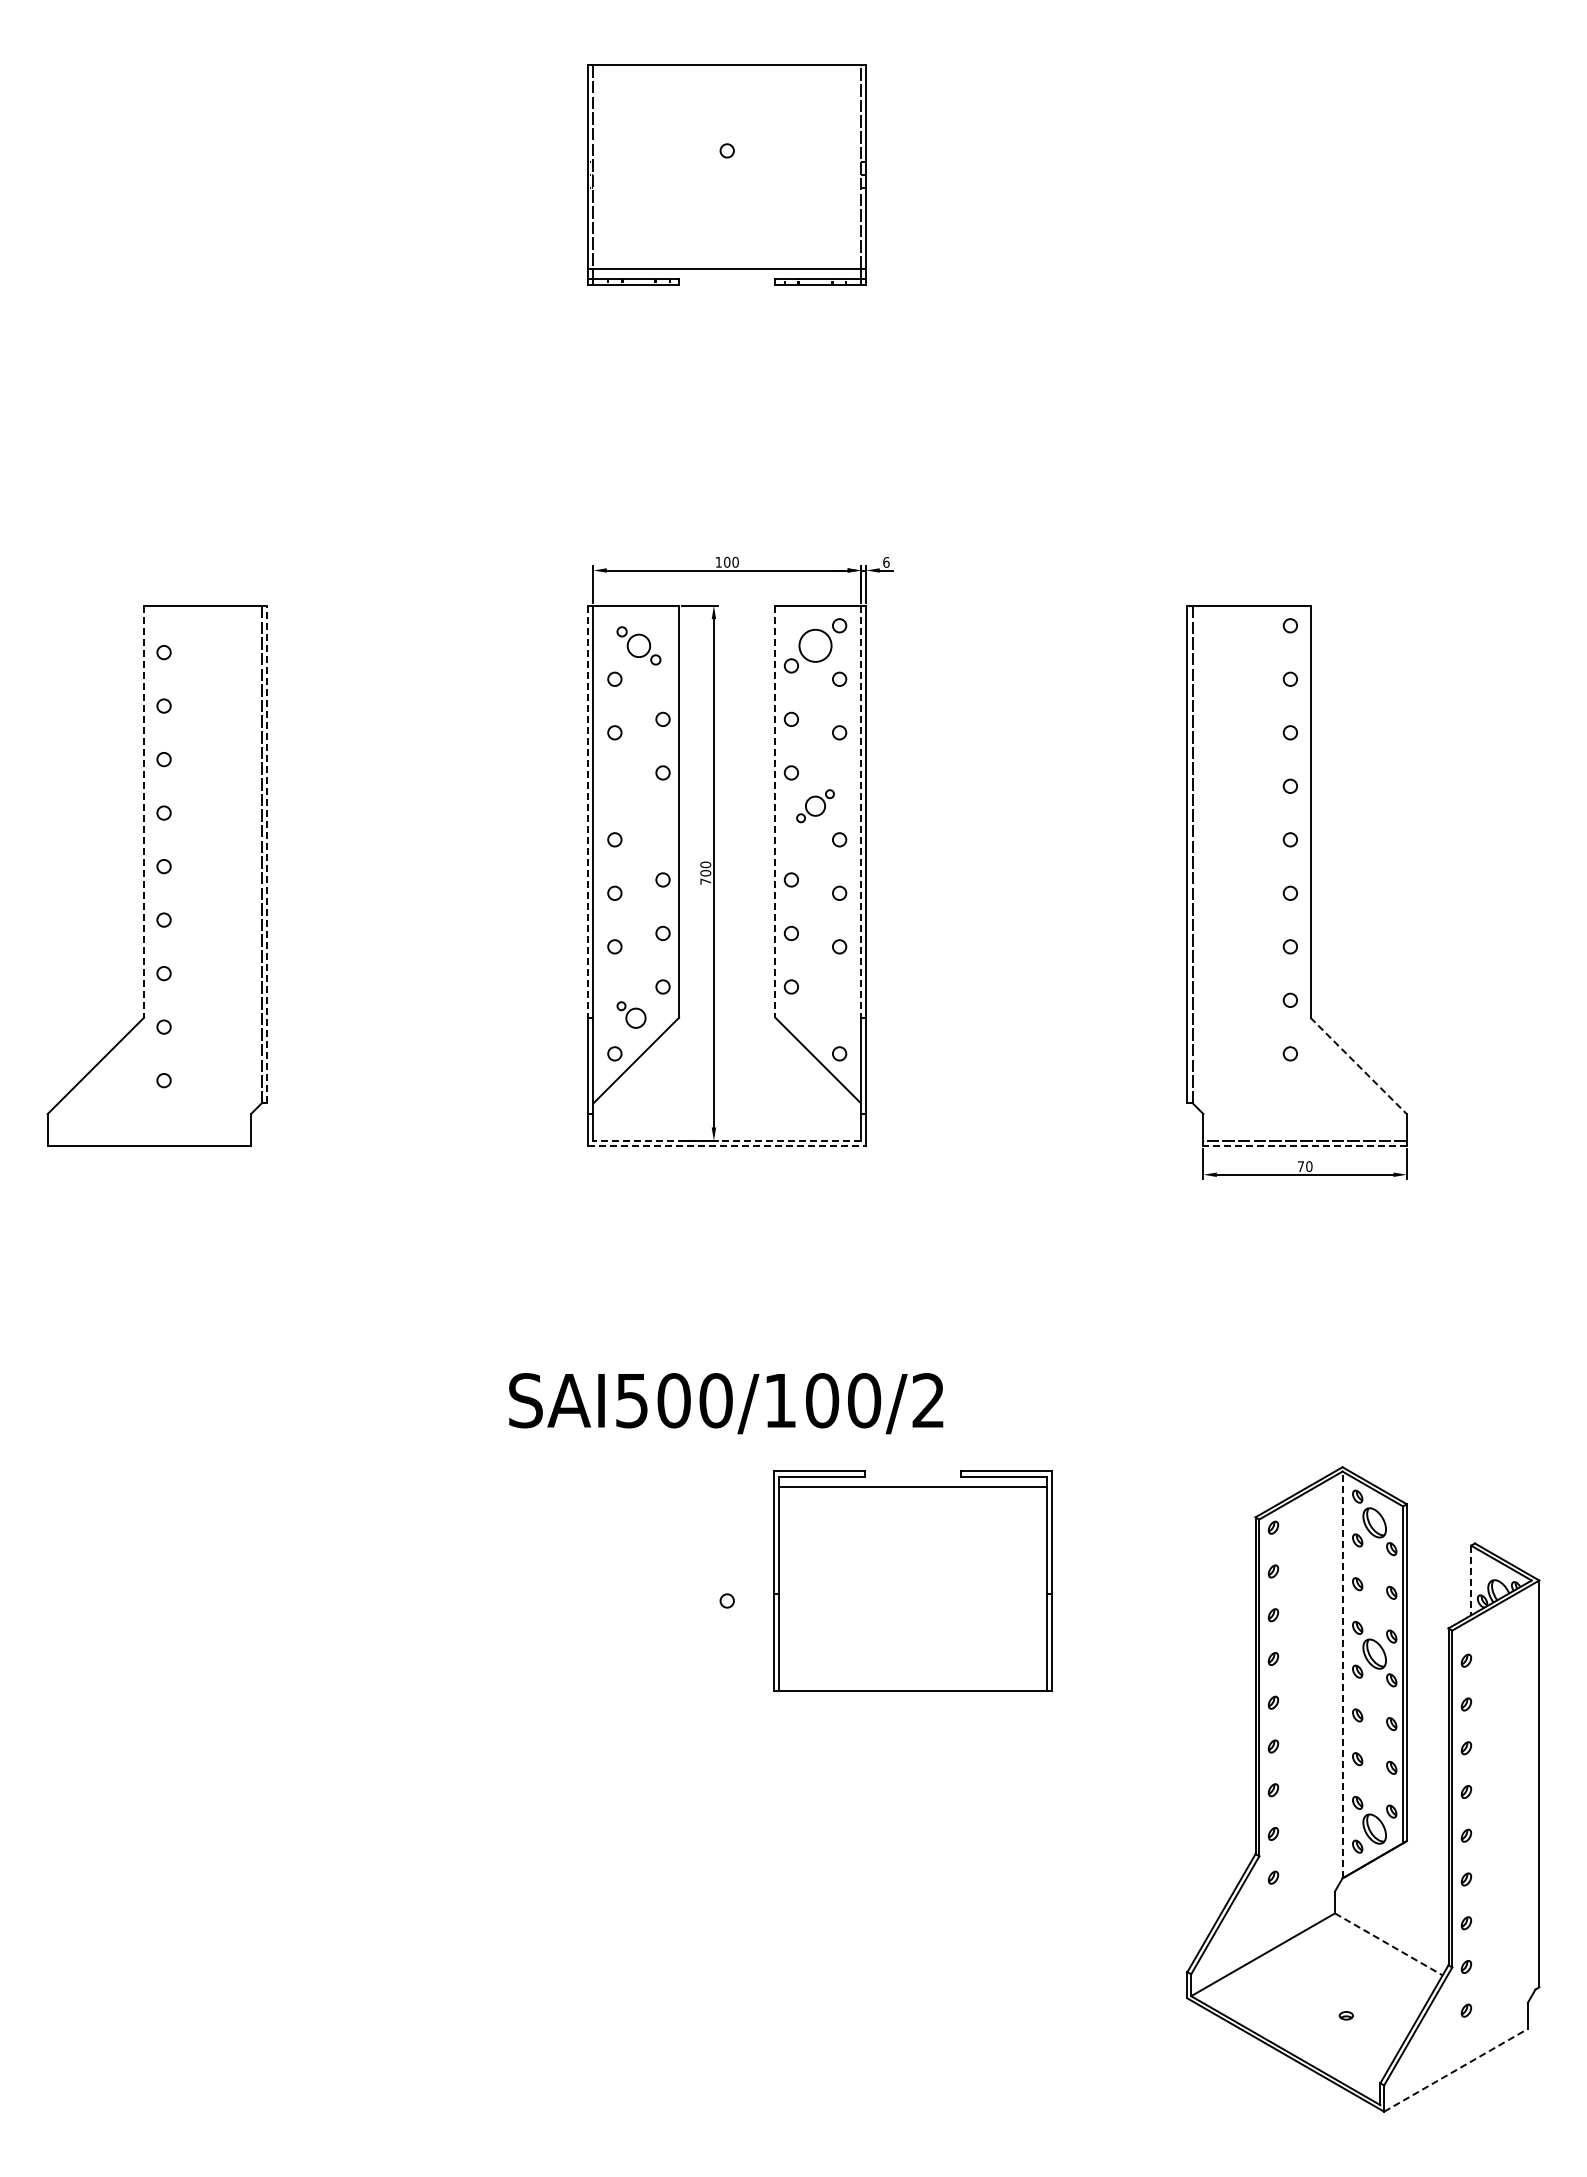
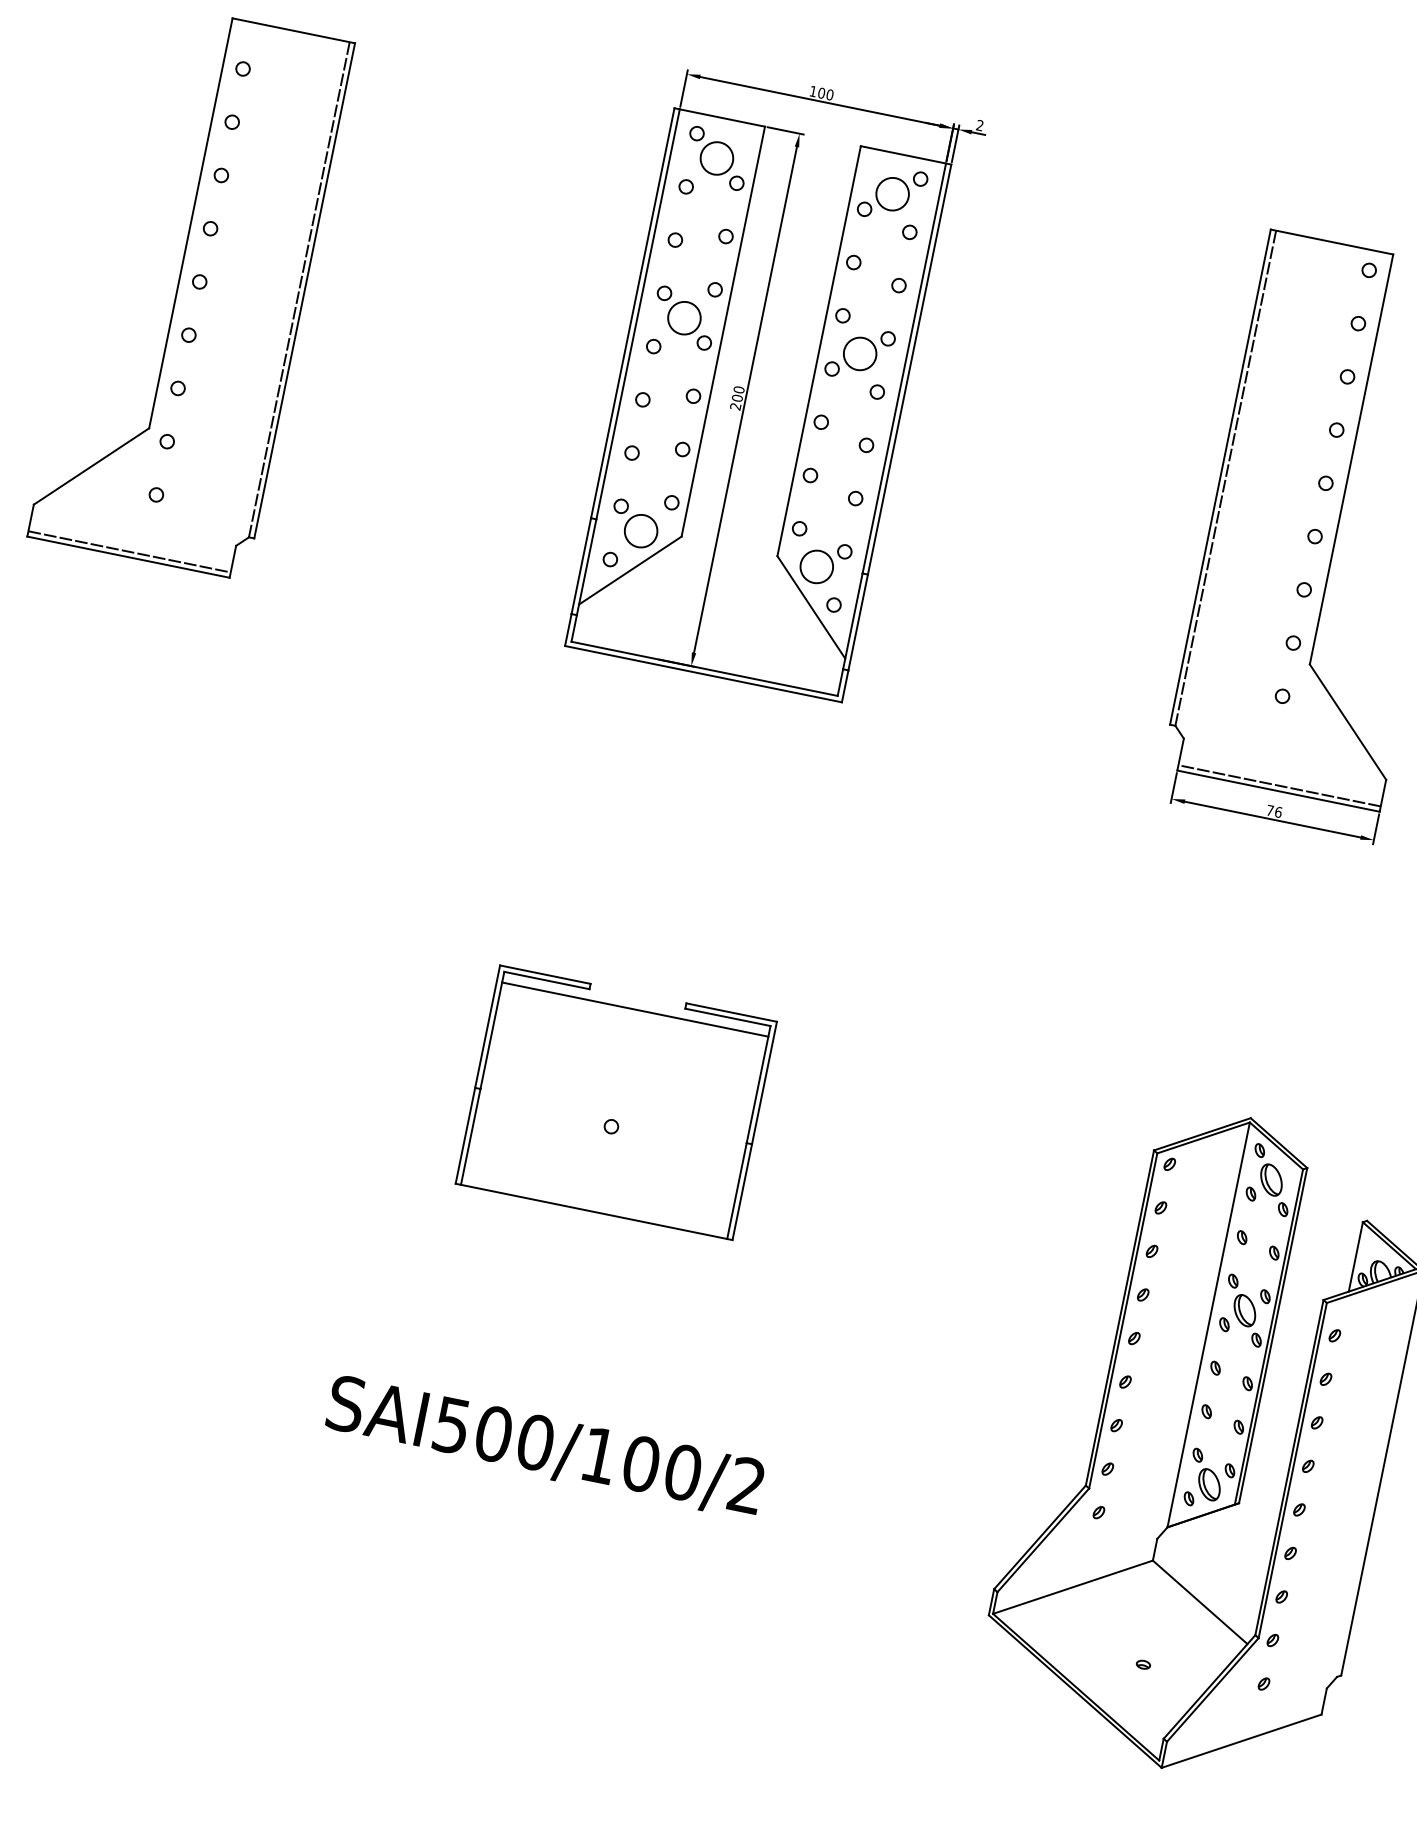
text: (886, 562) -> (980, 125), 6 -> 2
part: (638, 645) -> (716, 158), size x1.43
part: (638, 805) -> (684, 317), added
part: (815, 805) -> (860, 353), size x1.67
line: (144, 812) -> (191, 224), dashed -> solid
line: (588, 812) -> (633, 314), dashed -> solid
line: (775, 812) -> (819, 351), dashed -> solid
line: (861, 812) -> (904, 369), dashed -> solid
line: (267, 854) -> (305, 290), dashed -> solid
text: (705, 881) -> (735, 406), 700 -> 200
part: (631, 1014) -> (634, 523), size x1.67
part: (822, 1014) -> (824, 562), added
line: (1359, 1066) -> (1348, 722), dashed -> solid
line: (149, 1140) -> (129, 551), added
line: (727, 1140) -> (704, 668), dashed -> solid
line: (727, 1146) -> (703, 674), dashed -> solid
line: (1305, 1146) -> (1278, 791), dashed -> solid
text: (1309, 1166) -> (1278, 812), 70 -> 76
text: (726, 1403) -> (545, 1447), moved
part: (912, 1580) -> (615, 1102), moved
line: (1471, 1580) -> (1356, 1256), dashed -> solid
line: (1342, 1674) -> (1208, 1324), dashed -> solid
line: (1389, 1944) -> (1200, 1602), dashed -> solid
line: (1456, 2070) -> (1242, 1741), dashed -> solid

